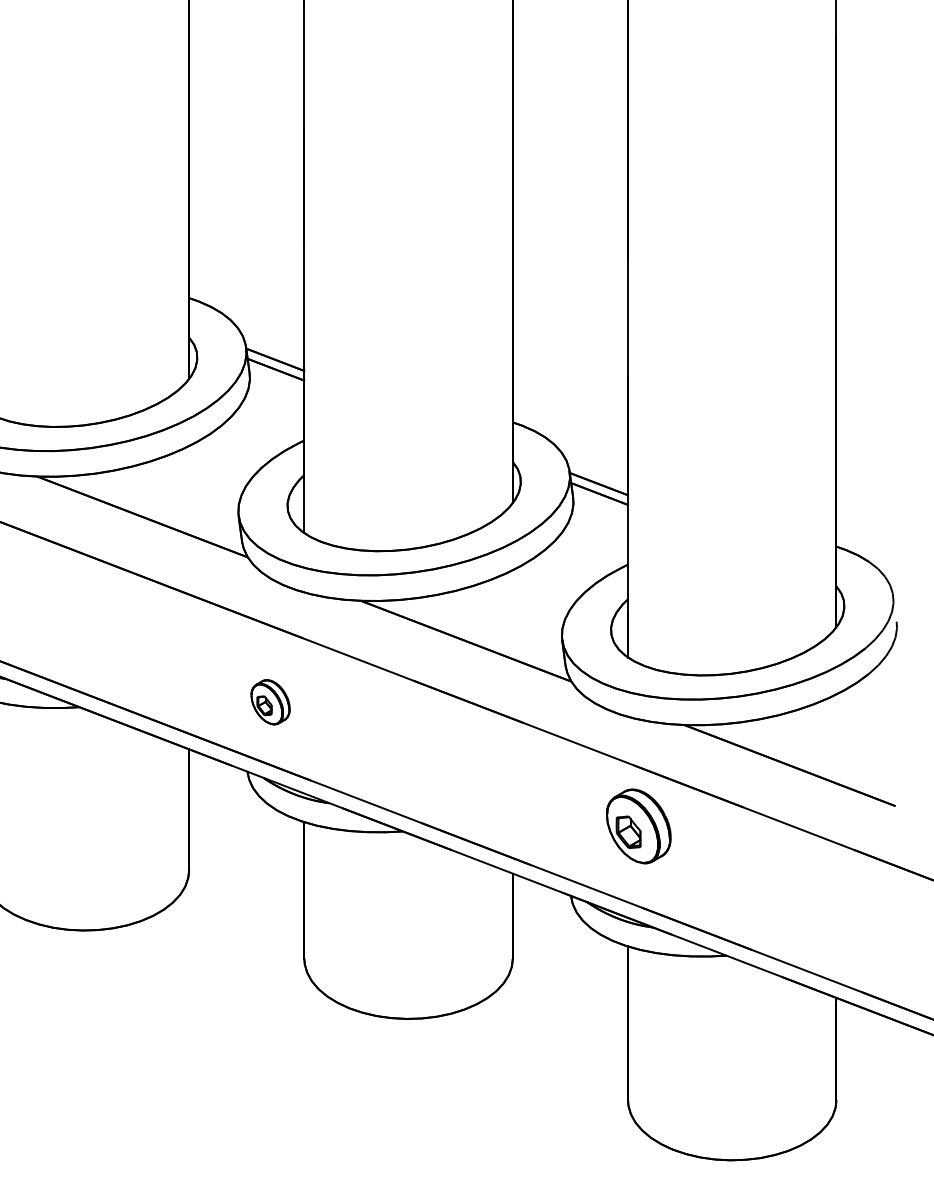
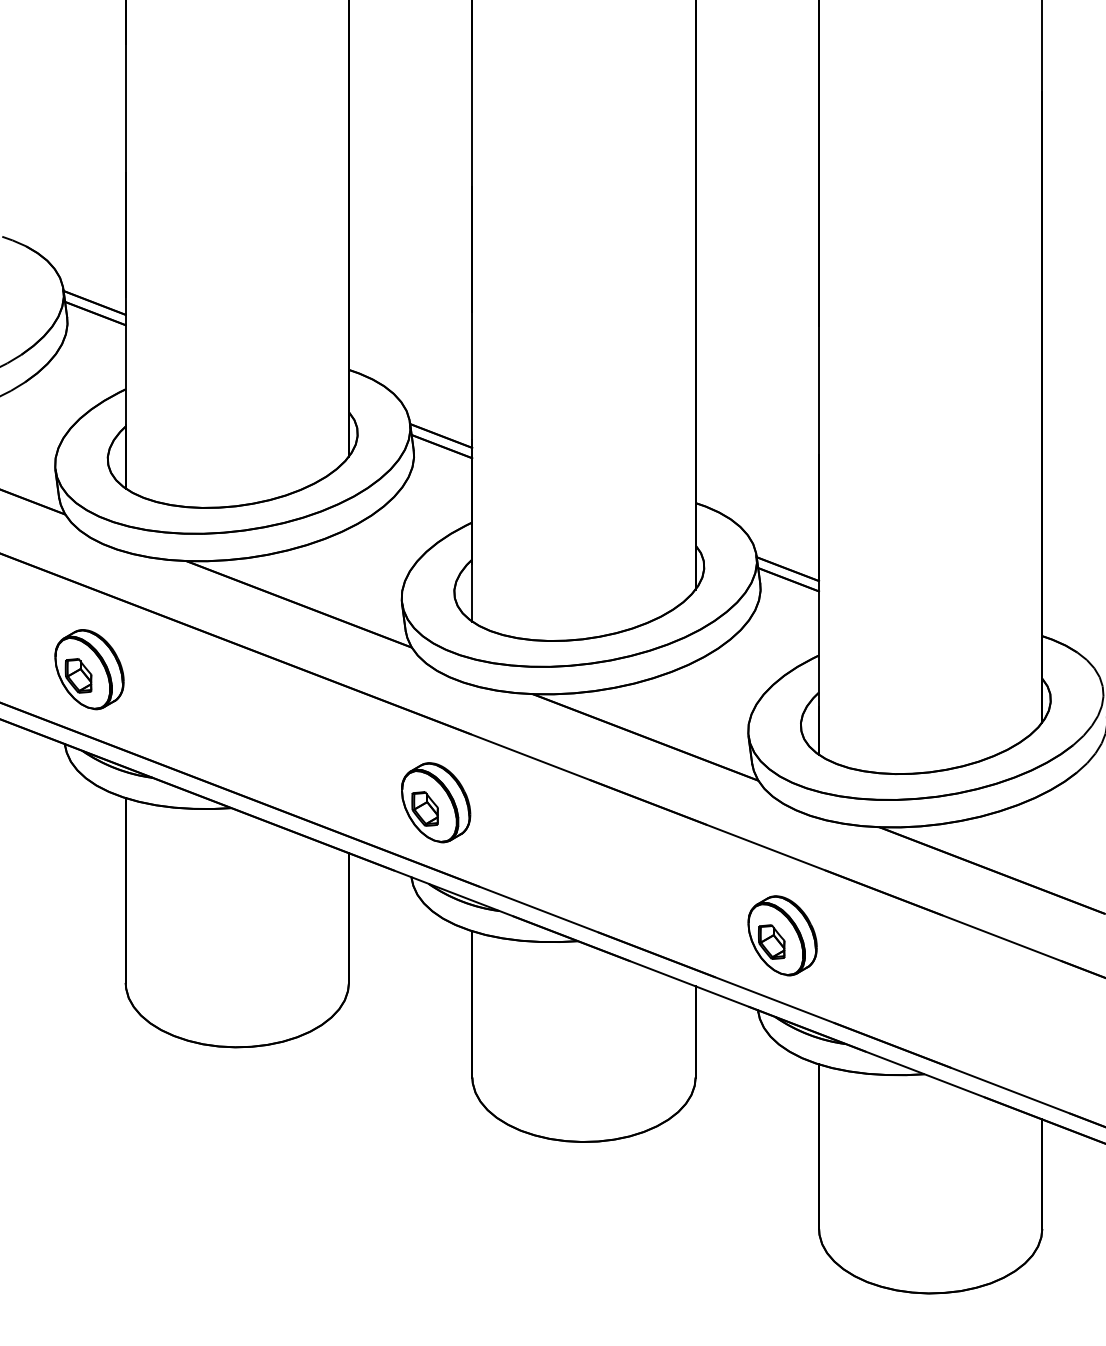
part: (270, 701) -> (436, 802), size x1.67
part: (638, 826) -> (782, 935), moved

